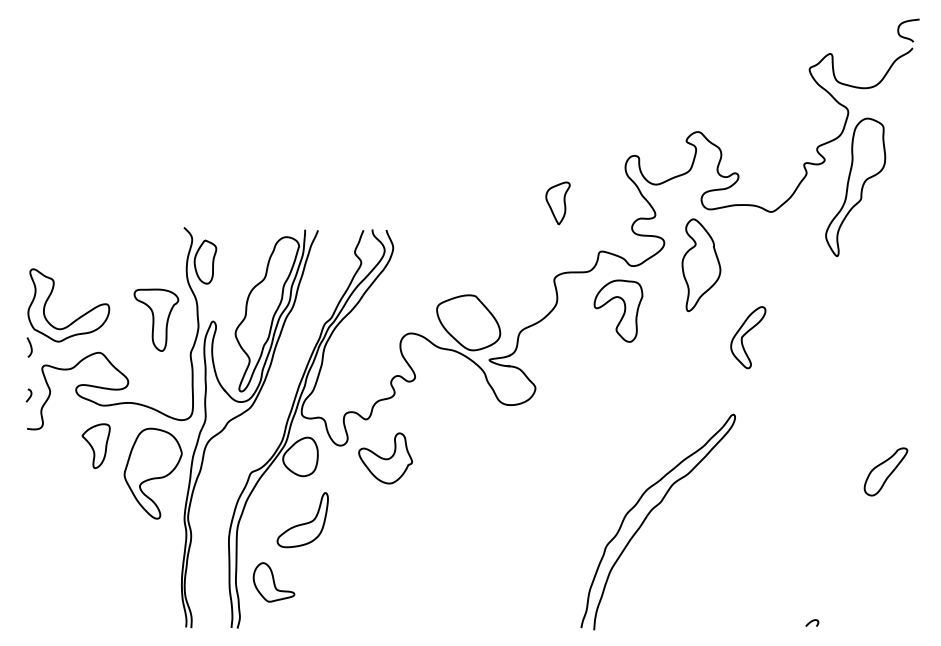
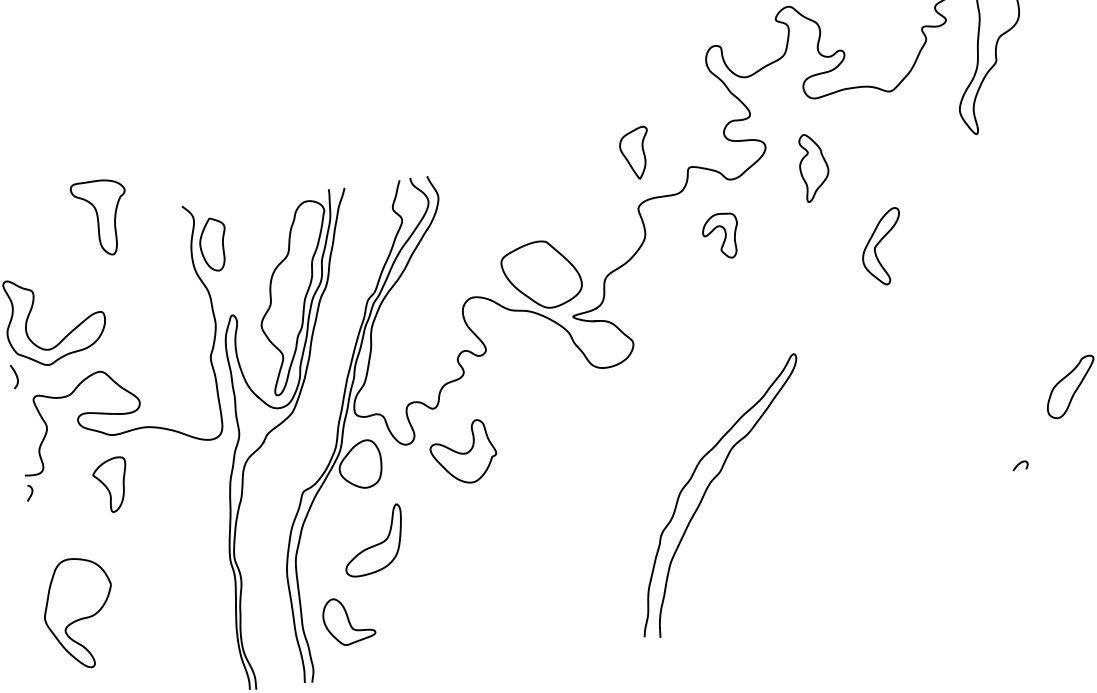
part: (557, 203) -> (634, 153), moved
part: (701, 265) -> (814, 167), size x0.6
part: (618, 310) -> (721, 235), size x0.6
part: (156, 319) -> (101, 217), moved
curve: (29, 396) -> (30, 494), moved
part: (152, 473) -> (78, 613), moved
curve: (650, 513) -> (709, 487), moved
curve: (812, 621) -> (1020, 463), moved

